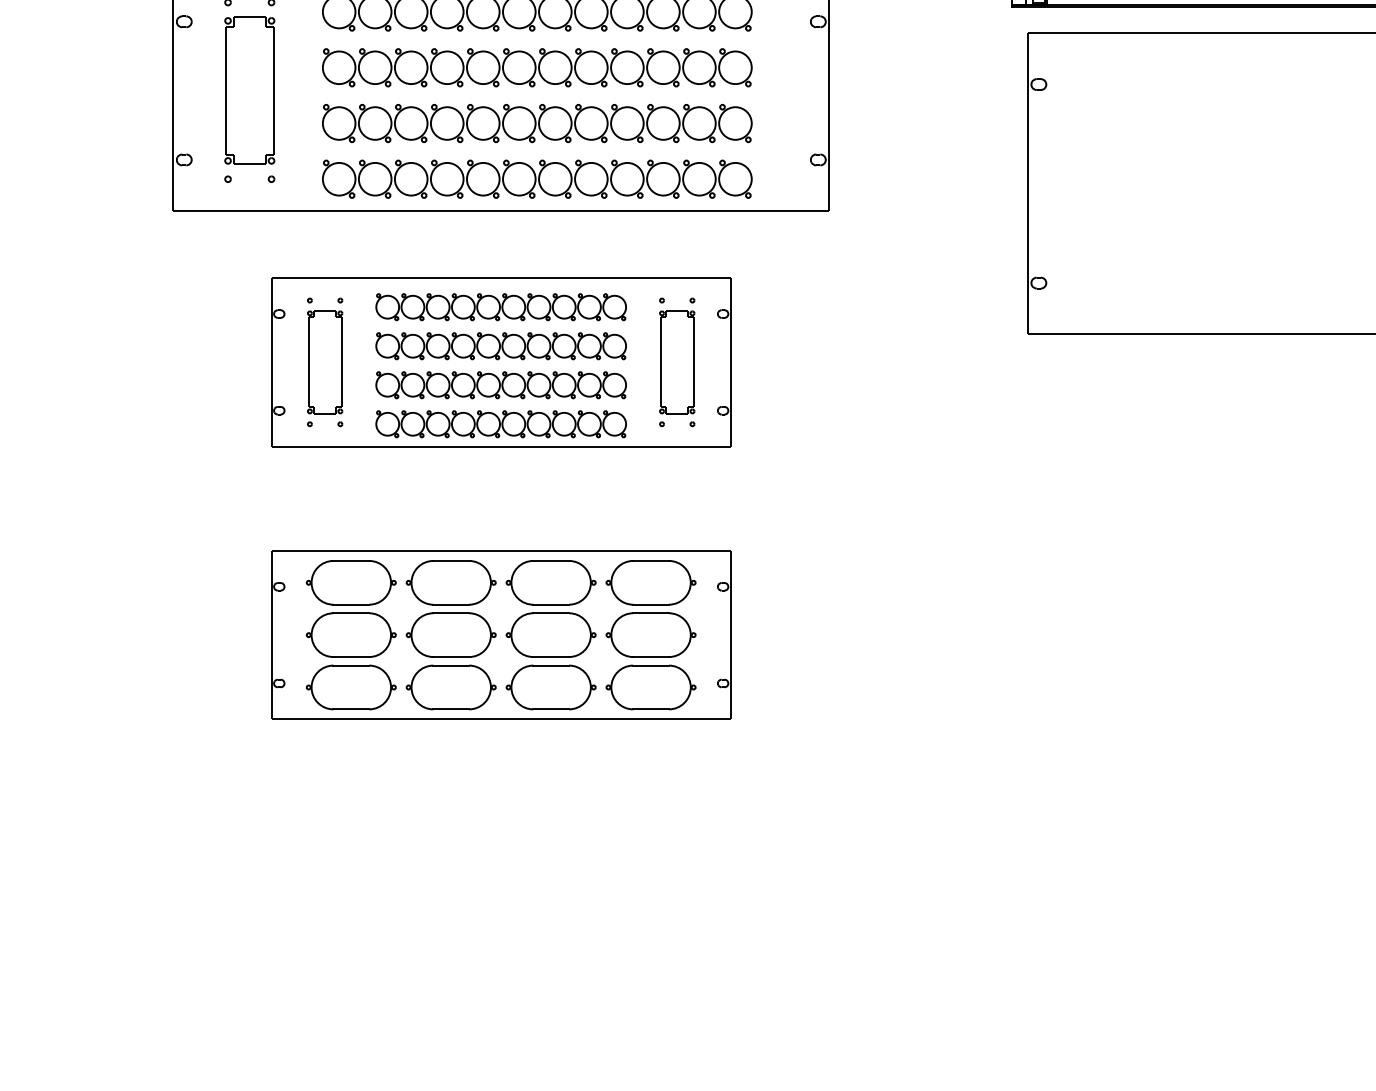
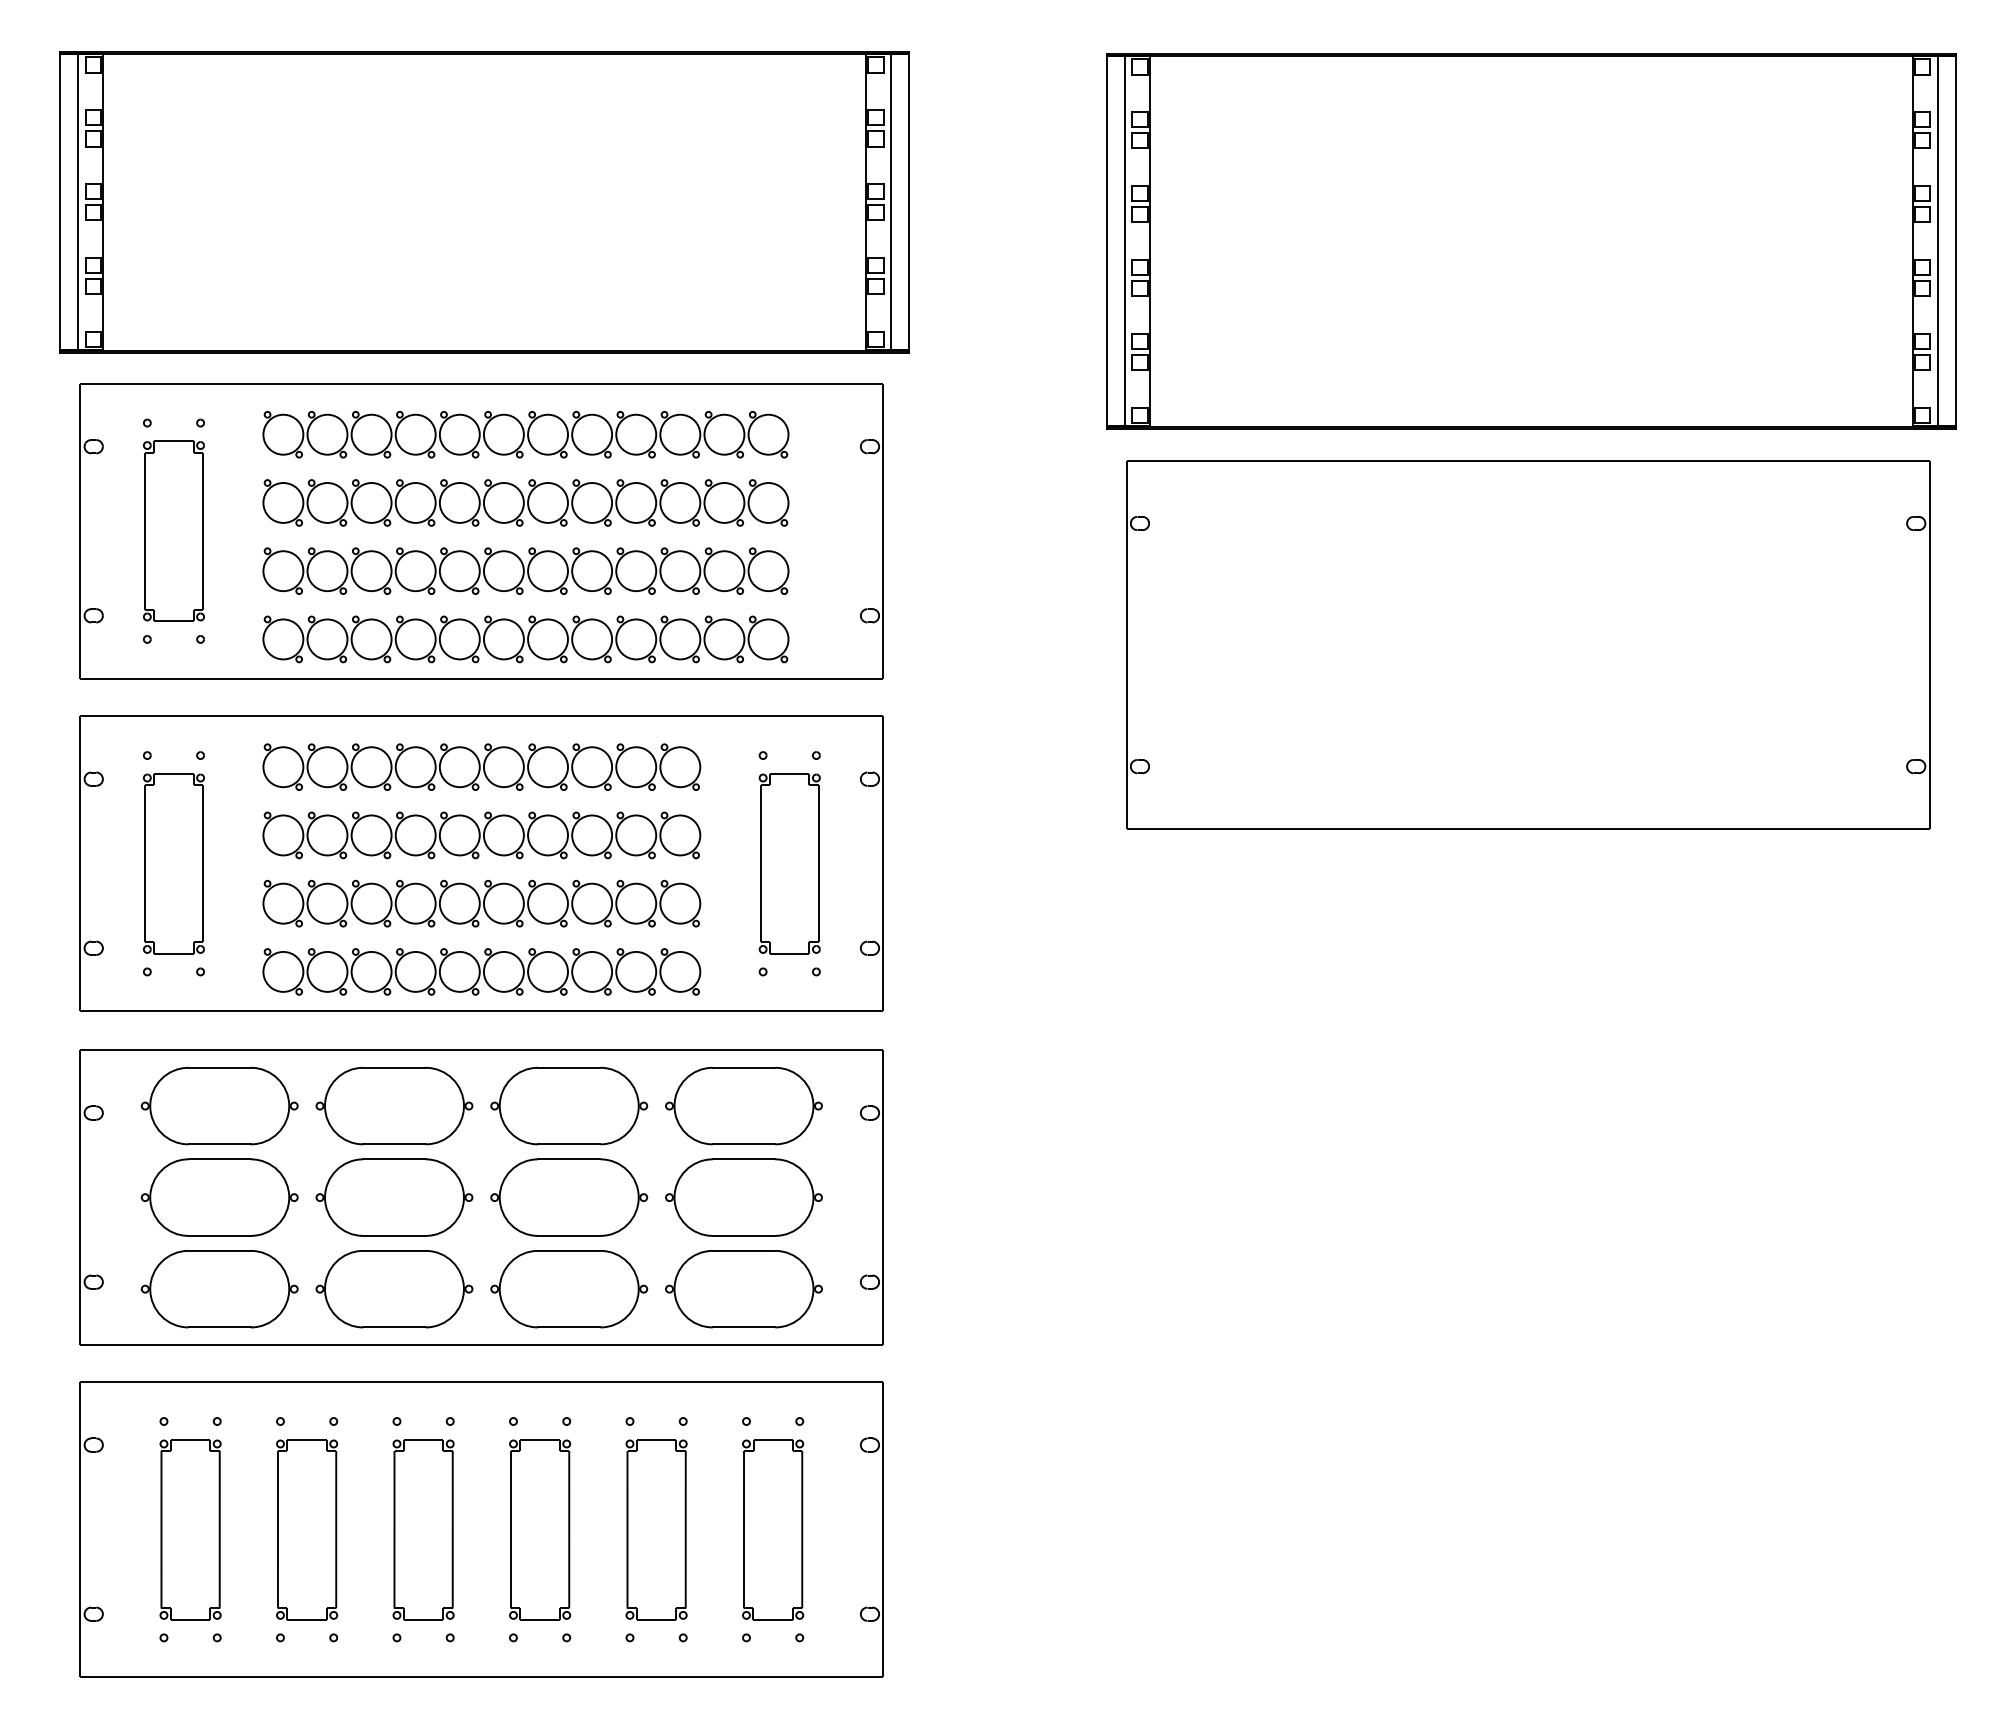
part: (500, 362) -> (481, 863), size x1.43
part: (500, 635) -> (481, 1197), size x1.43
part: (500, 906) -> (481, 1529), added

